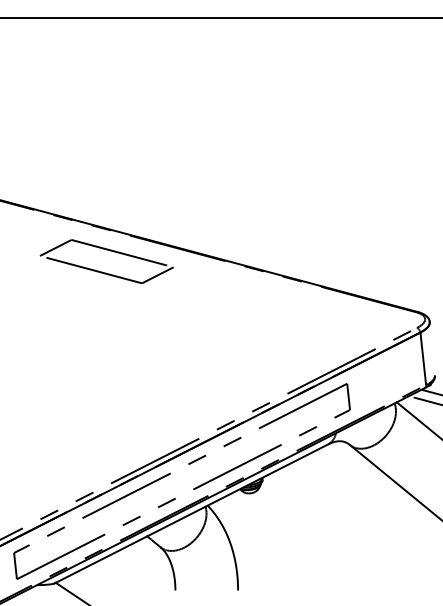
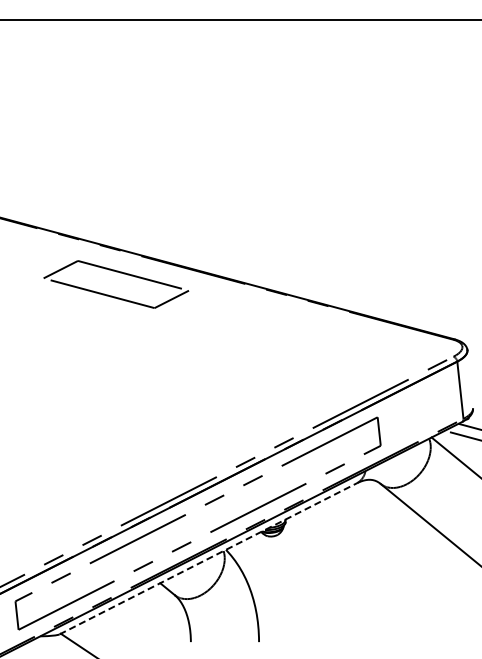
line: (191, 513) -> (208, 558), solid -> dashed

